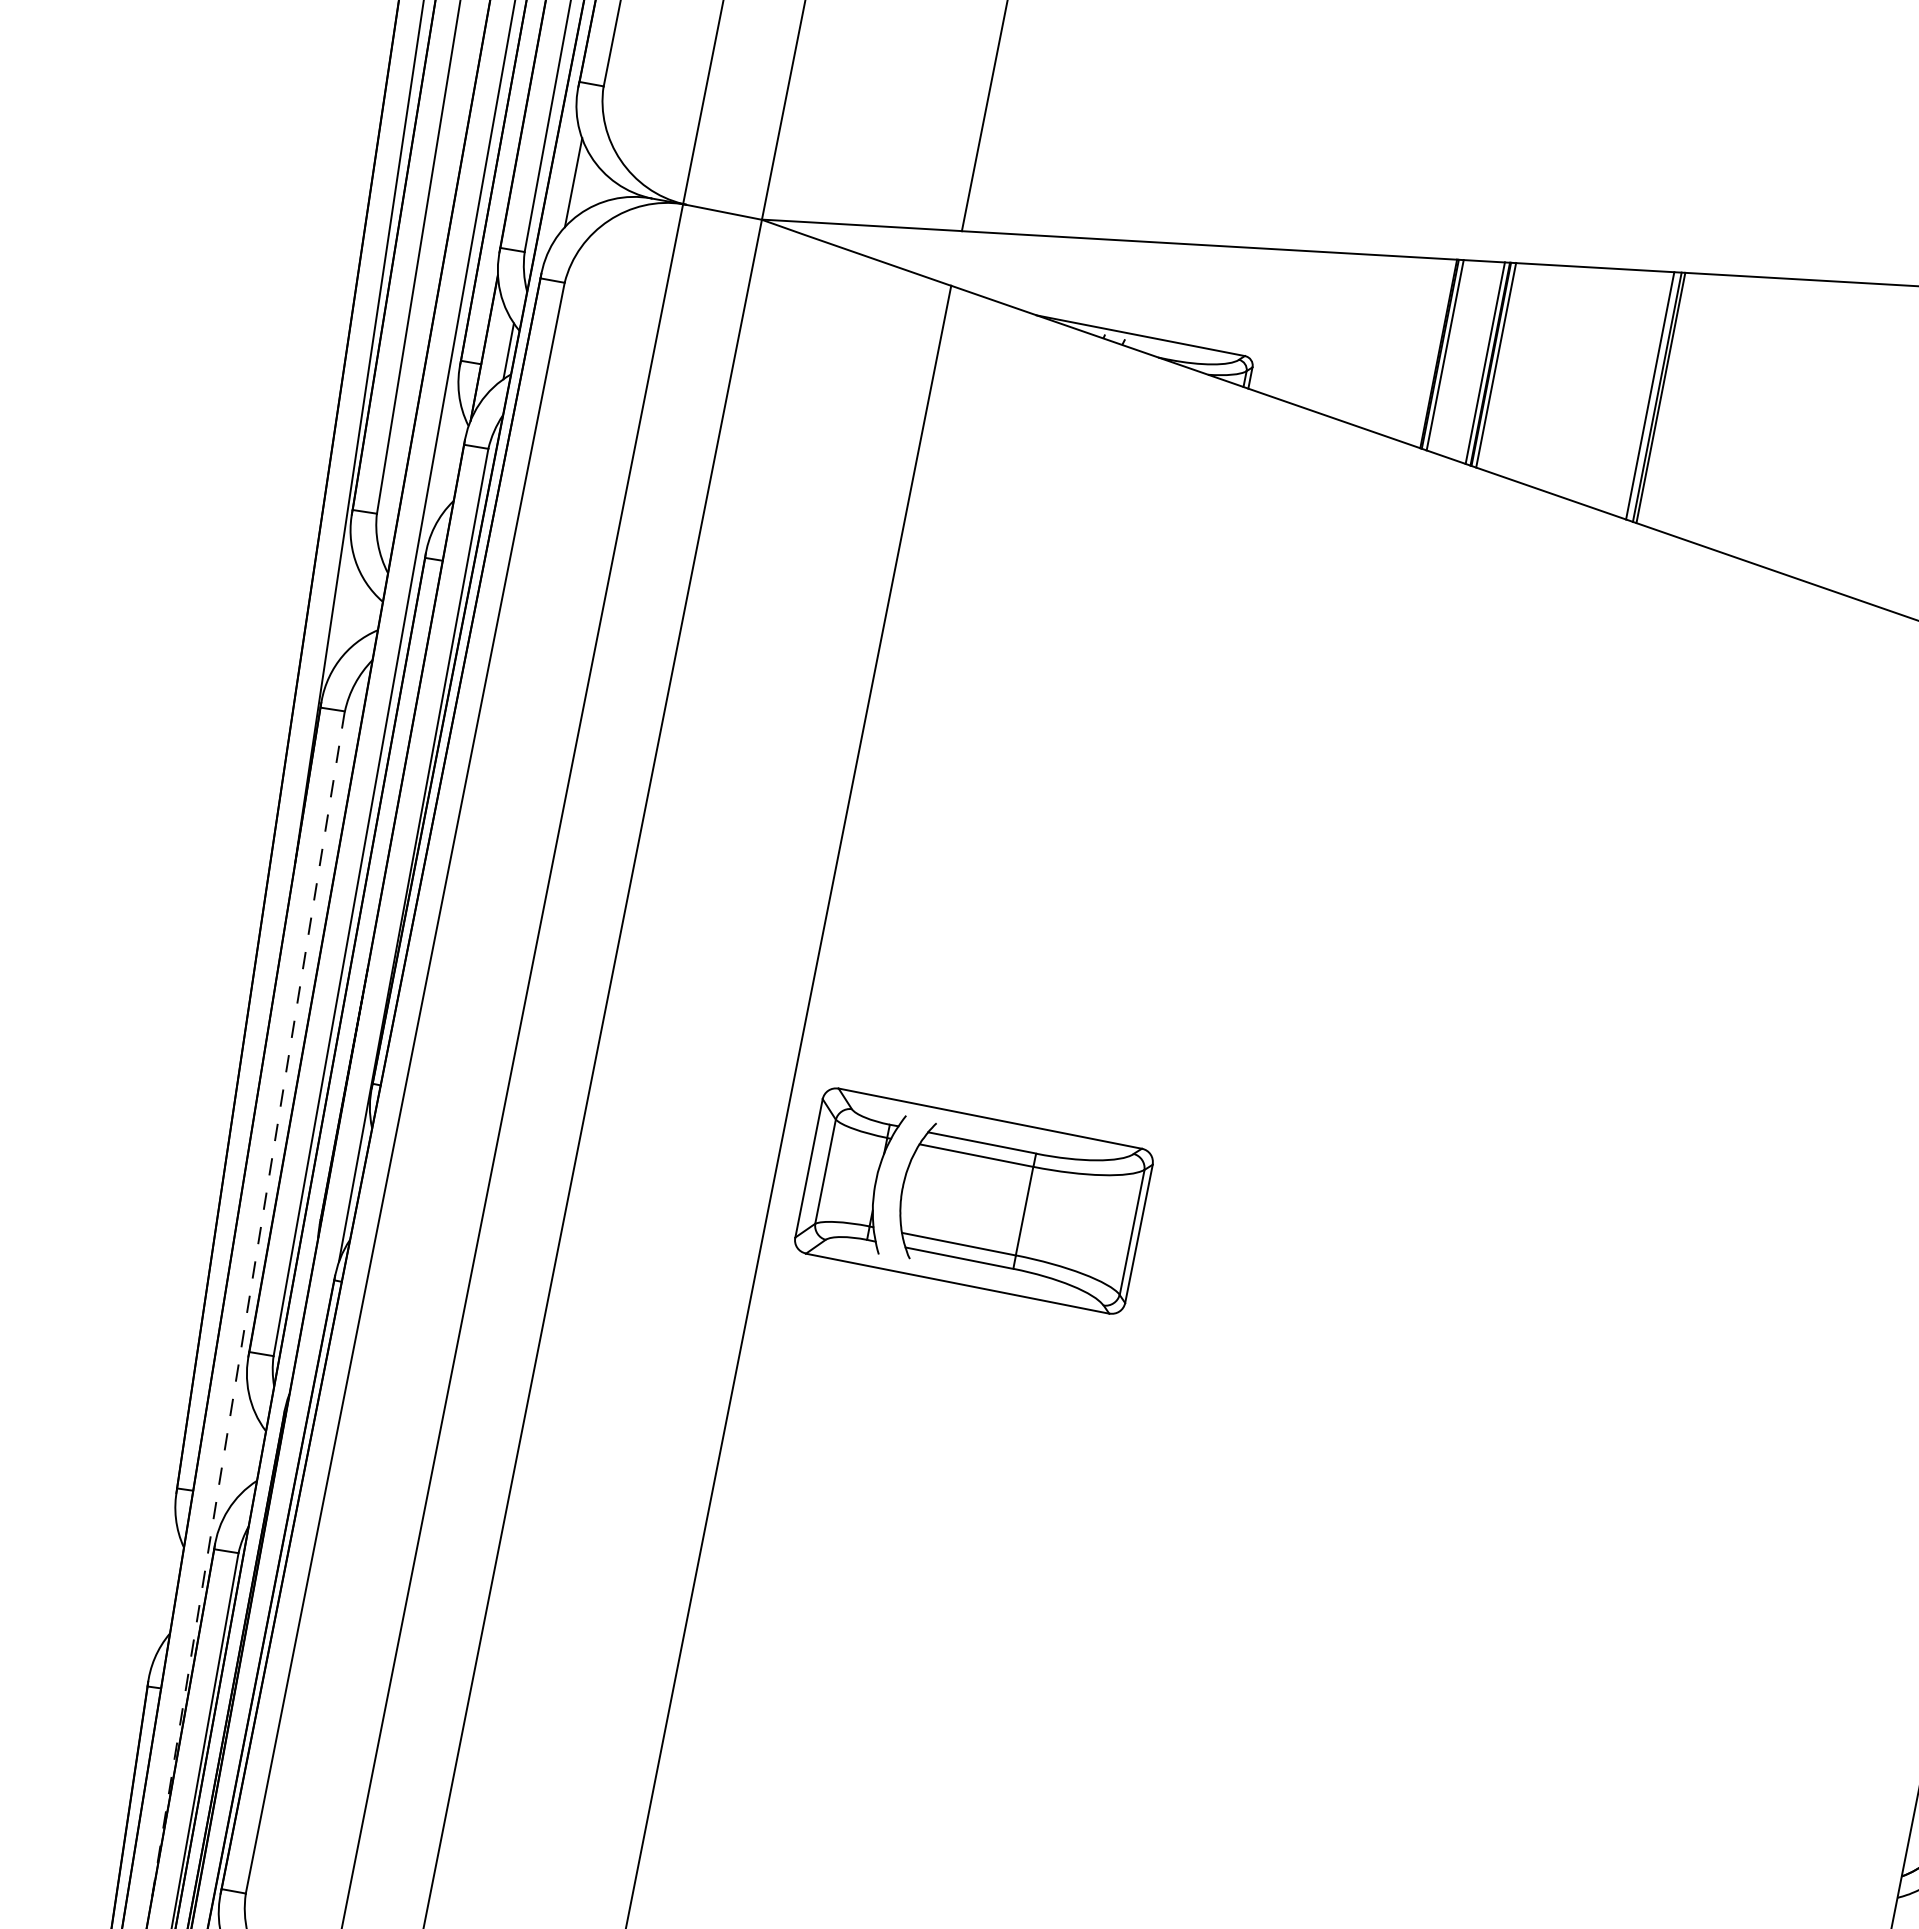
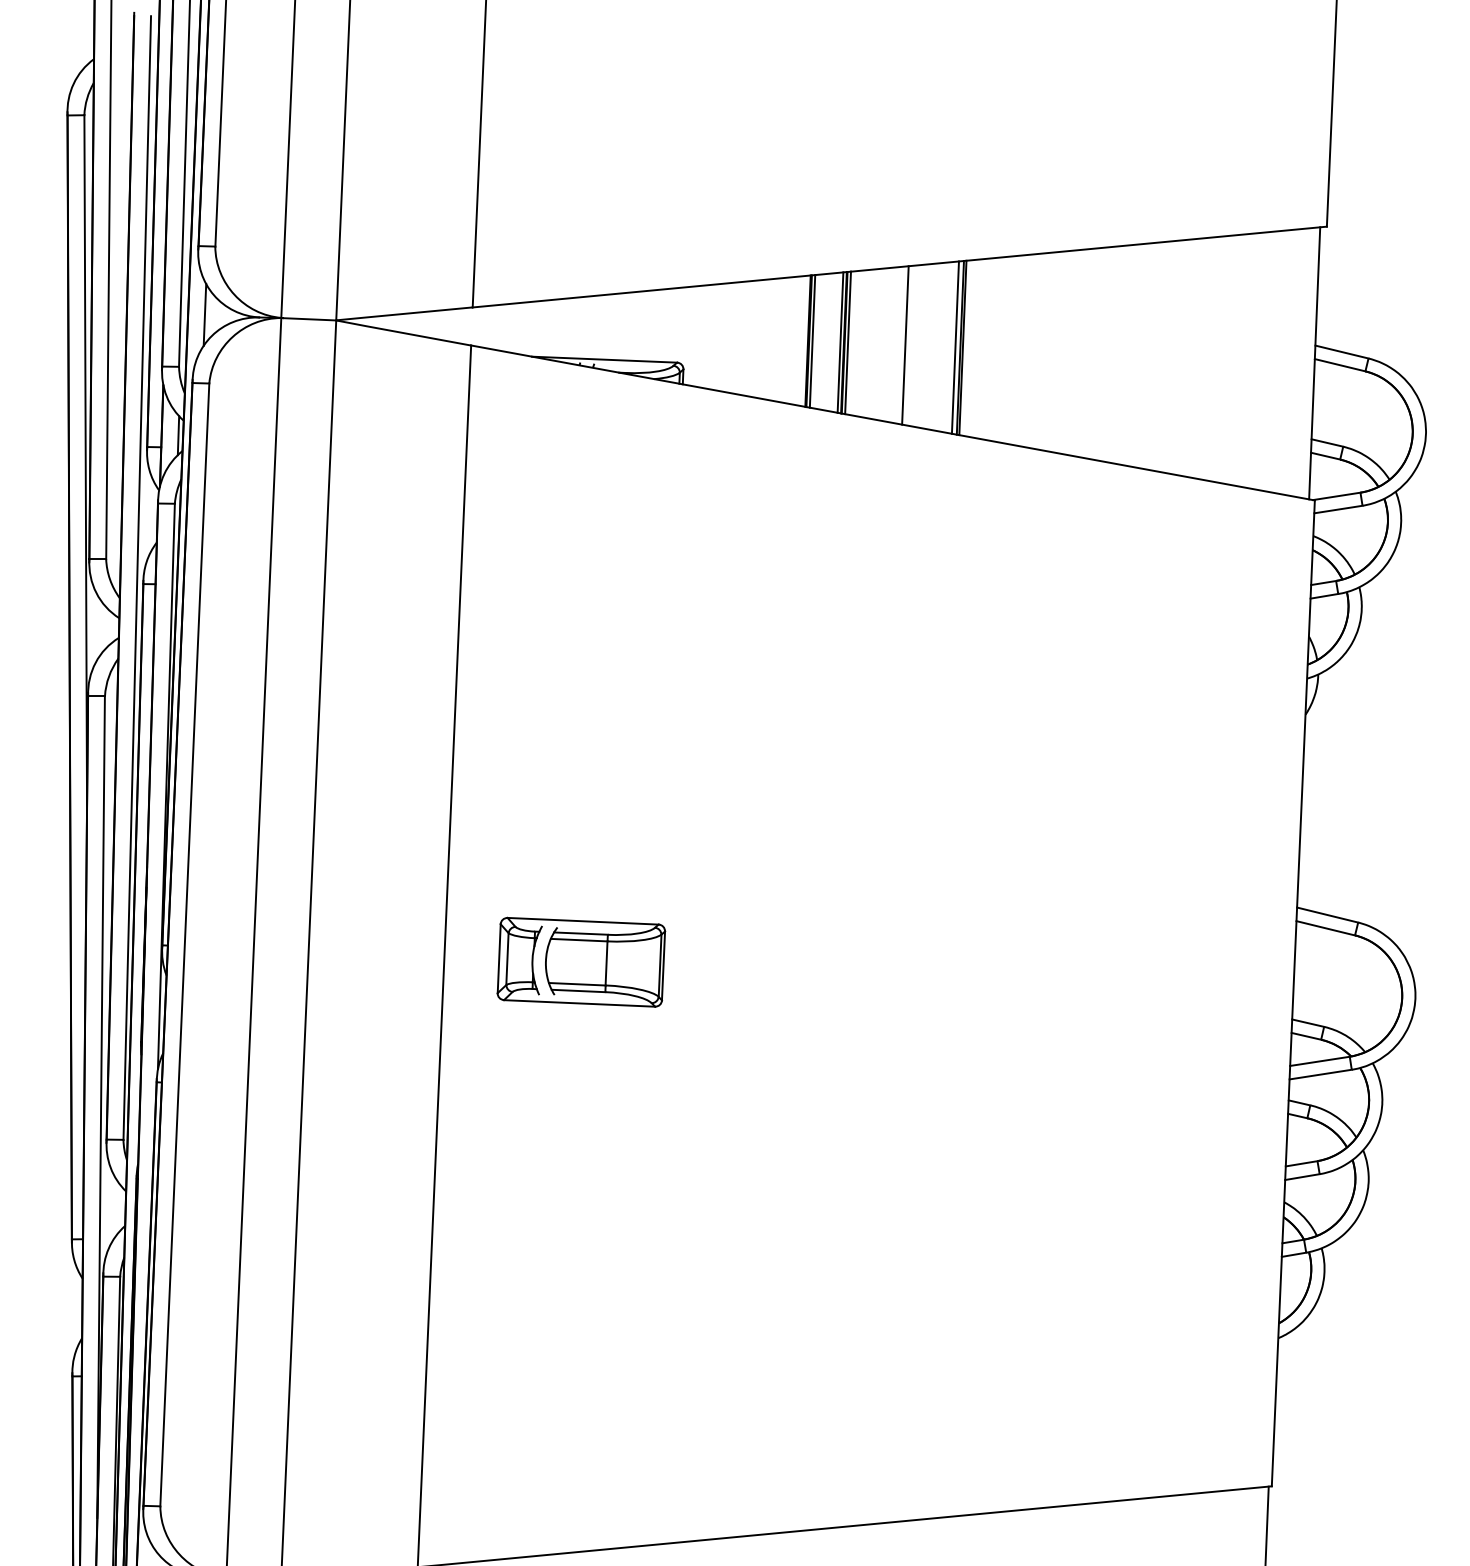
line: (1578, 381) -> (905, 345), added
part: (974, 1199) -> (581, 961), size x0.71
line: (248, 1304) -> (101, 1107), dashed -> solid

